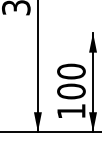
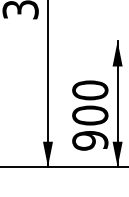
text: (71, 111) -> (90, 140), 100 -> 900

